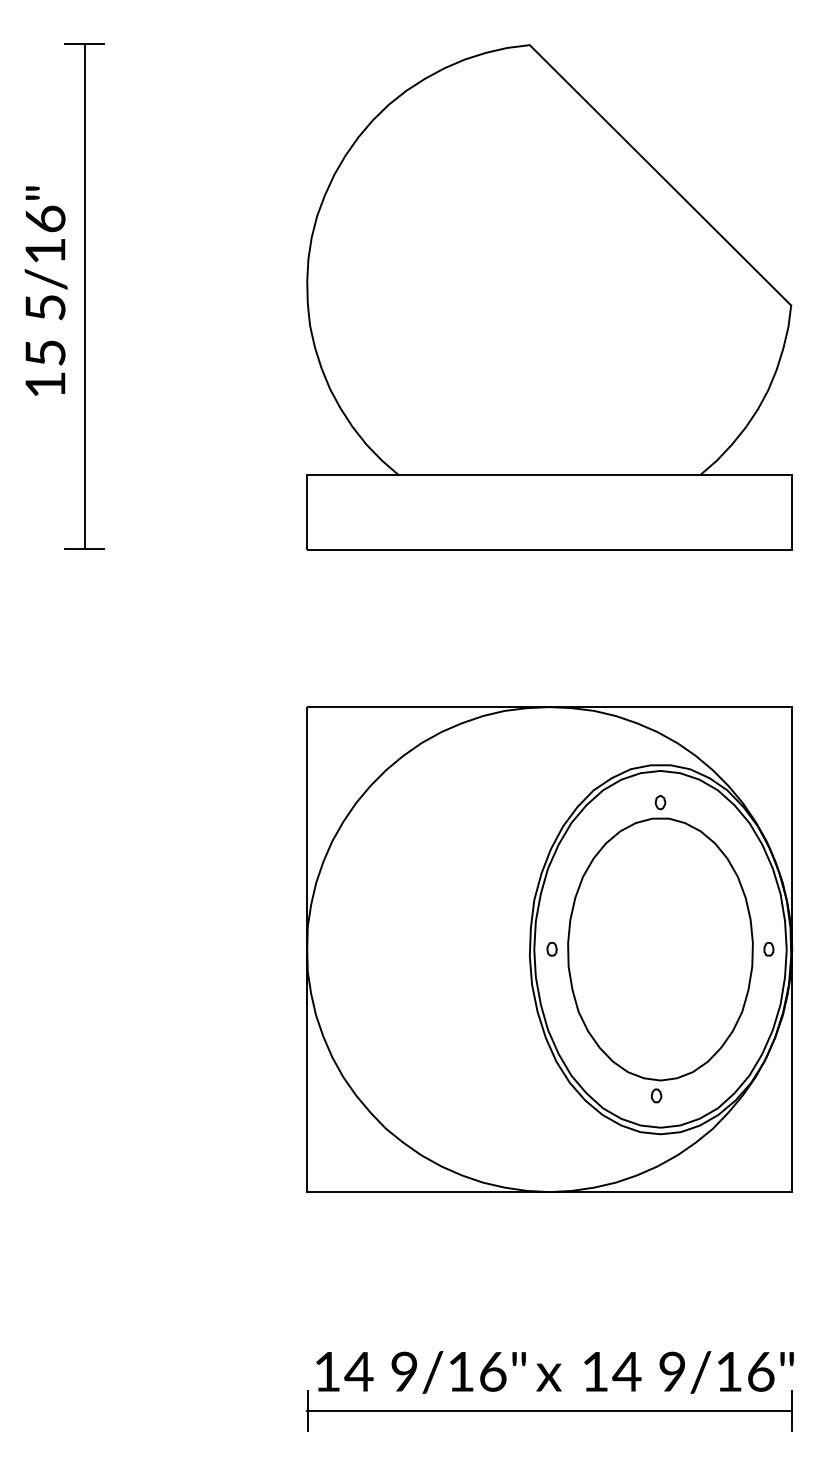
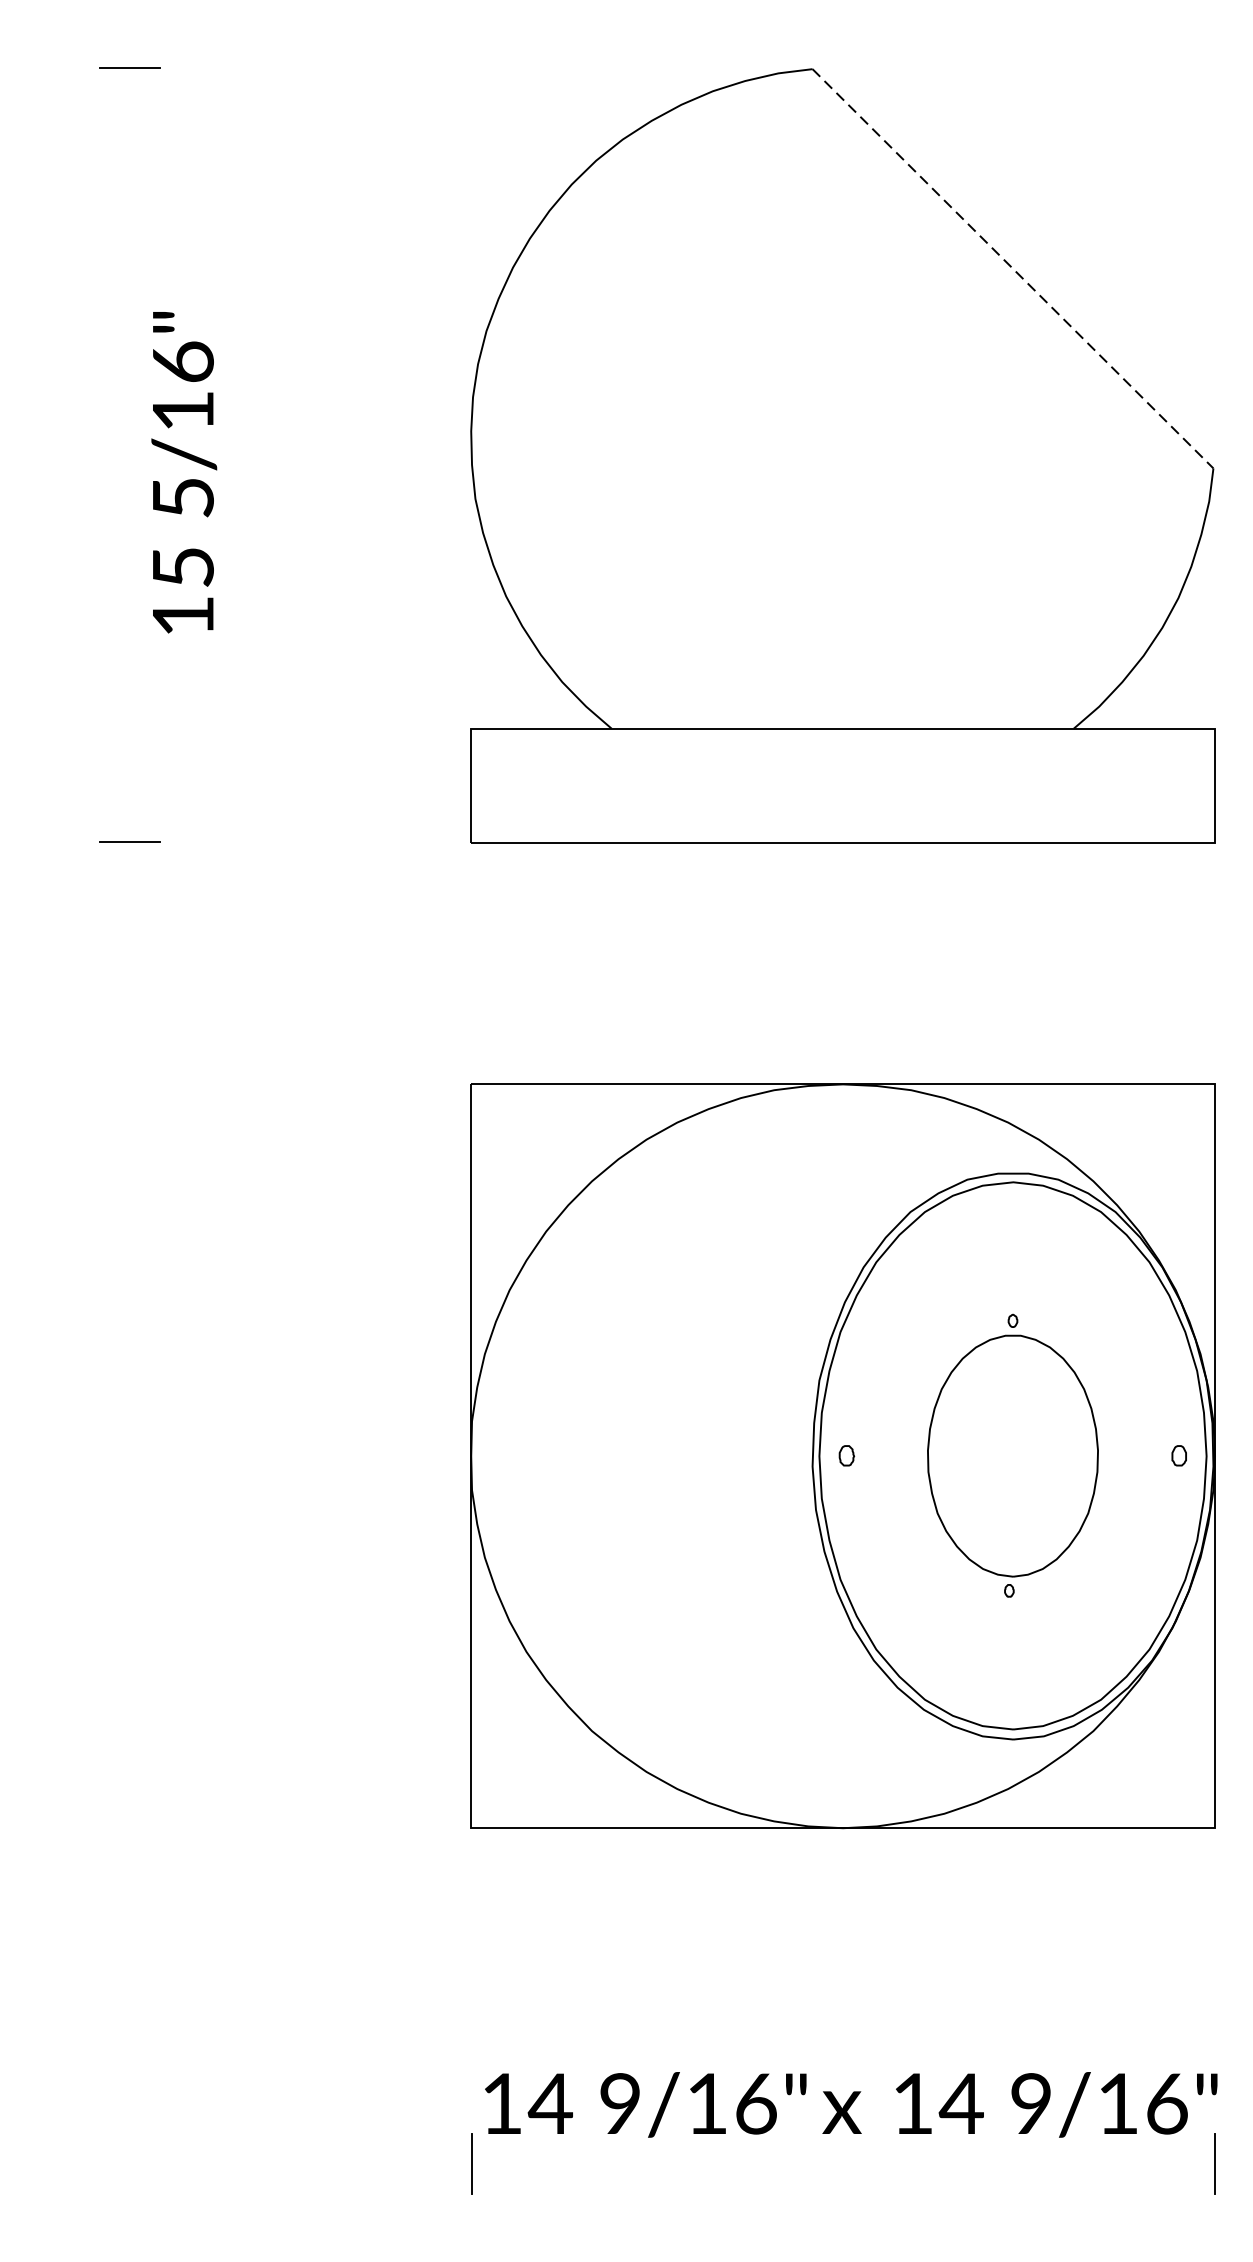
line: (660, 175) -> (1012, 269), solid -> dashed
text: (45, 290) -> (183, 471), moved
line: (84, 296) -> (129, 454), removed
part: (660, 949) -> (1012, 1456), size x0.6
line: (549, 1411) -> (842, 2164), removed

